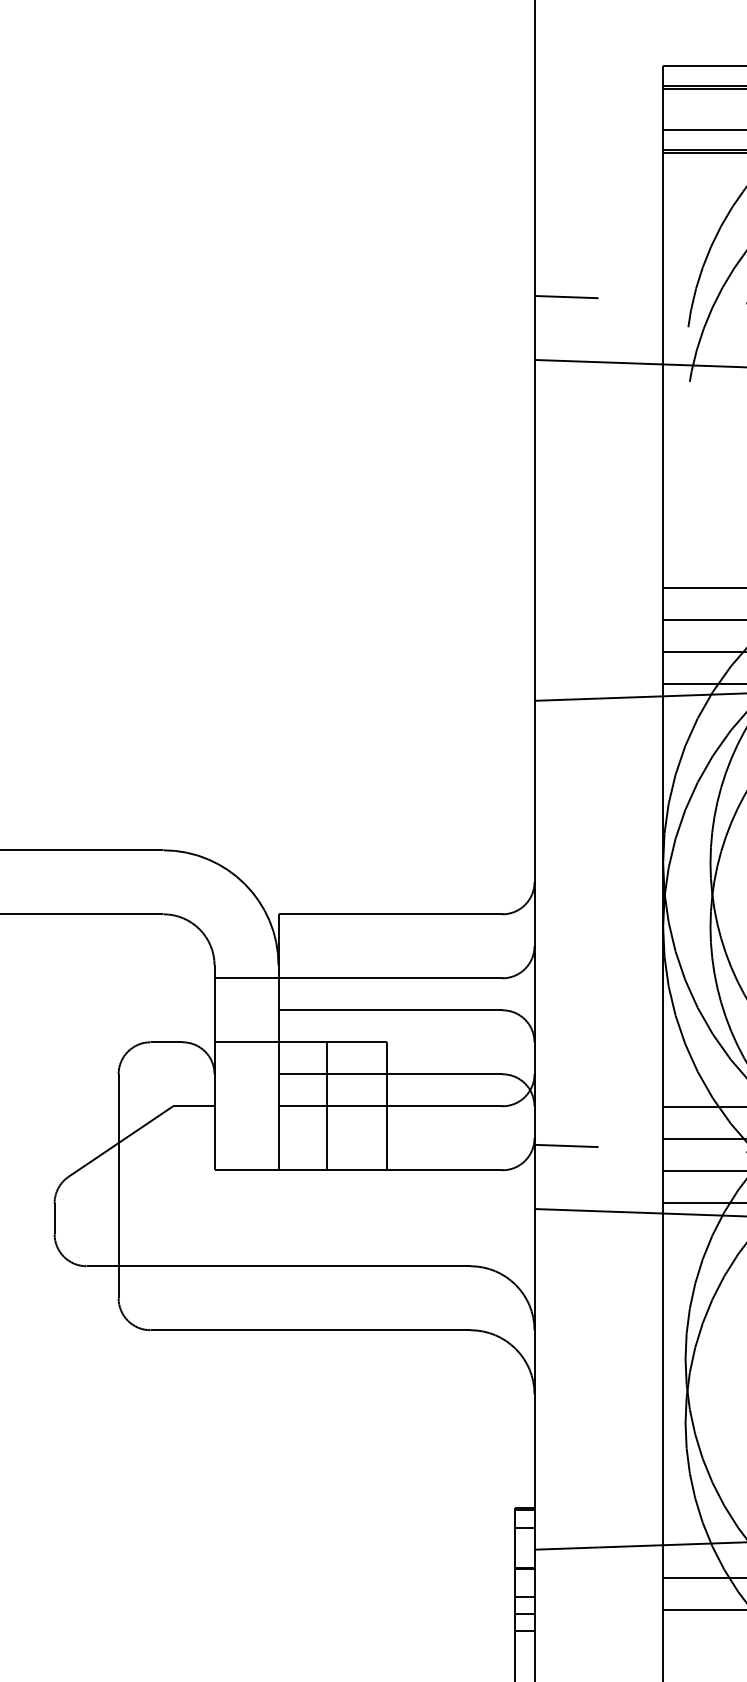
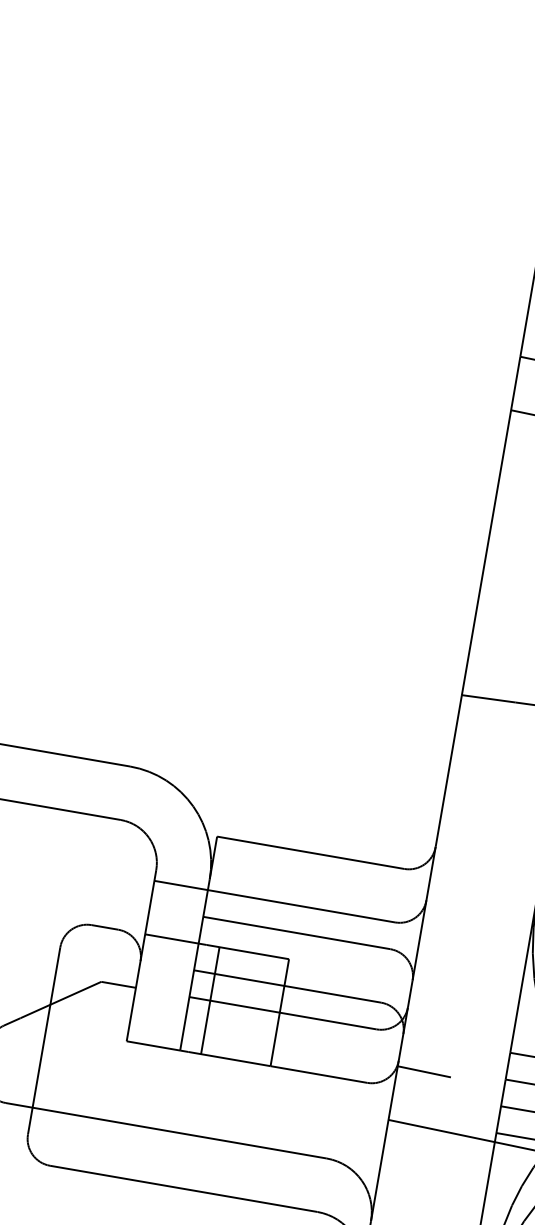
line: (326, 1106) -> (210, 1000), moved

